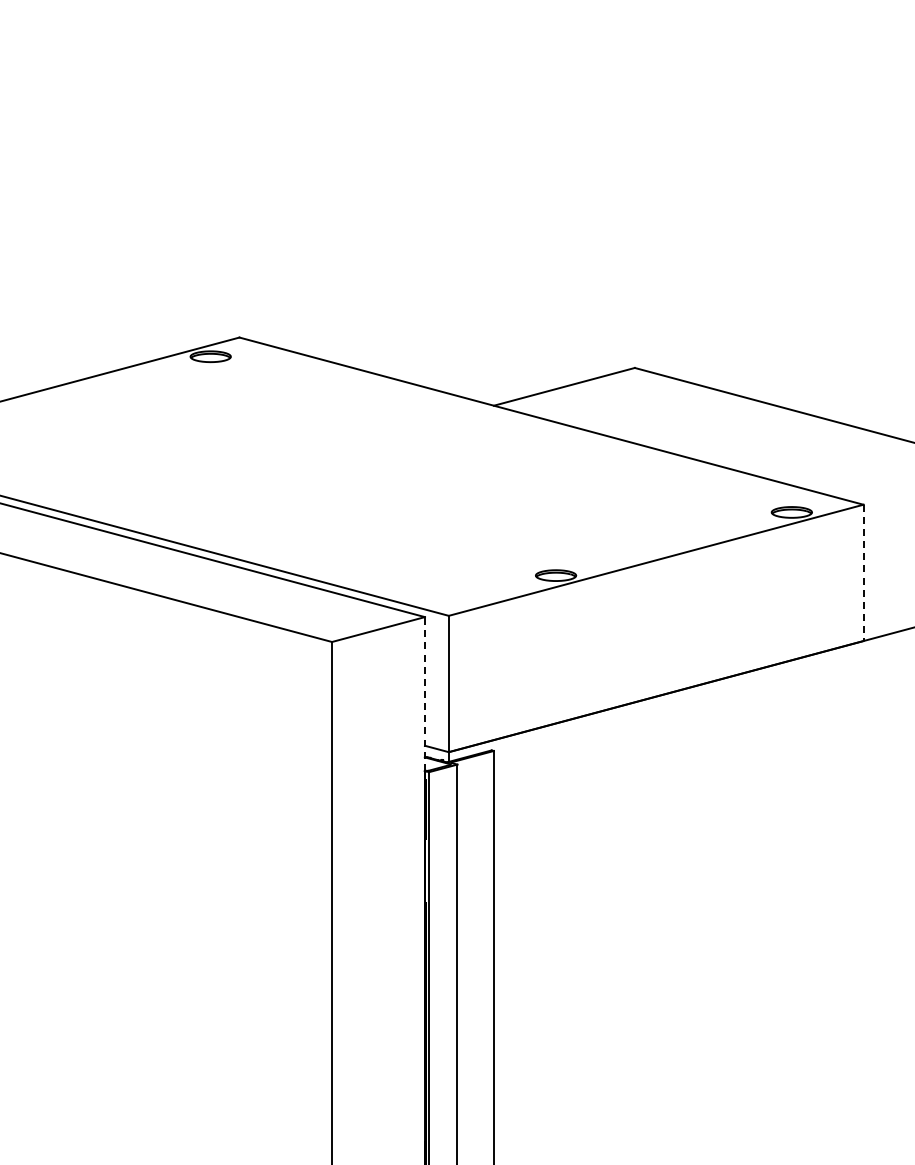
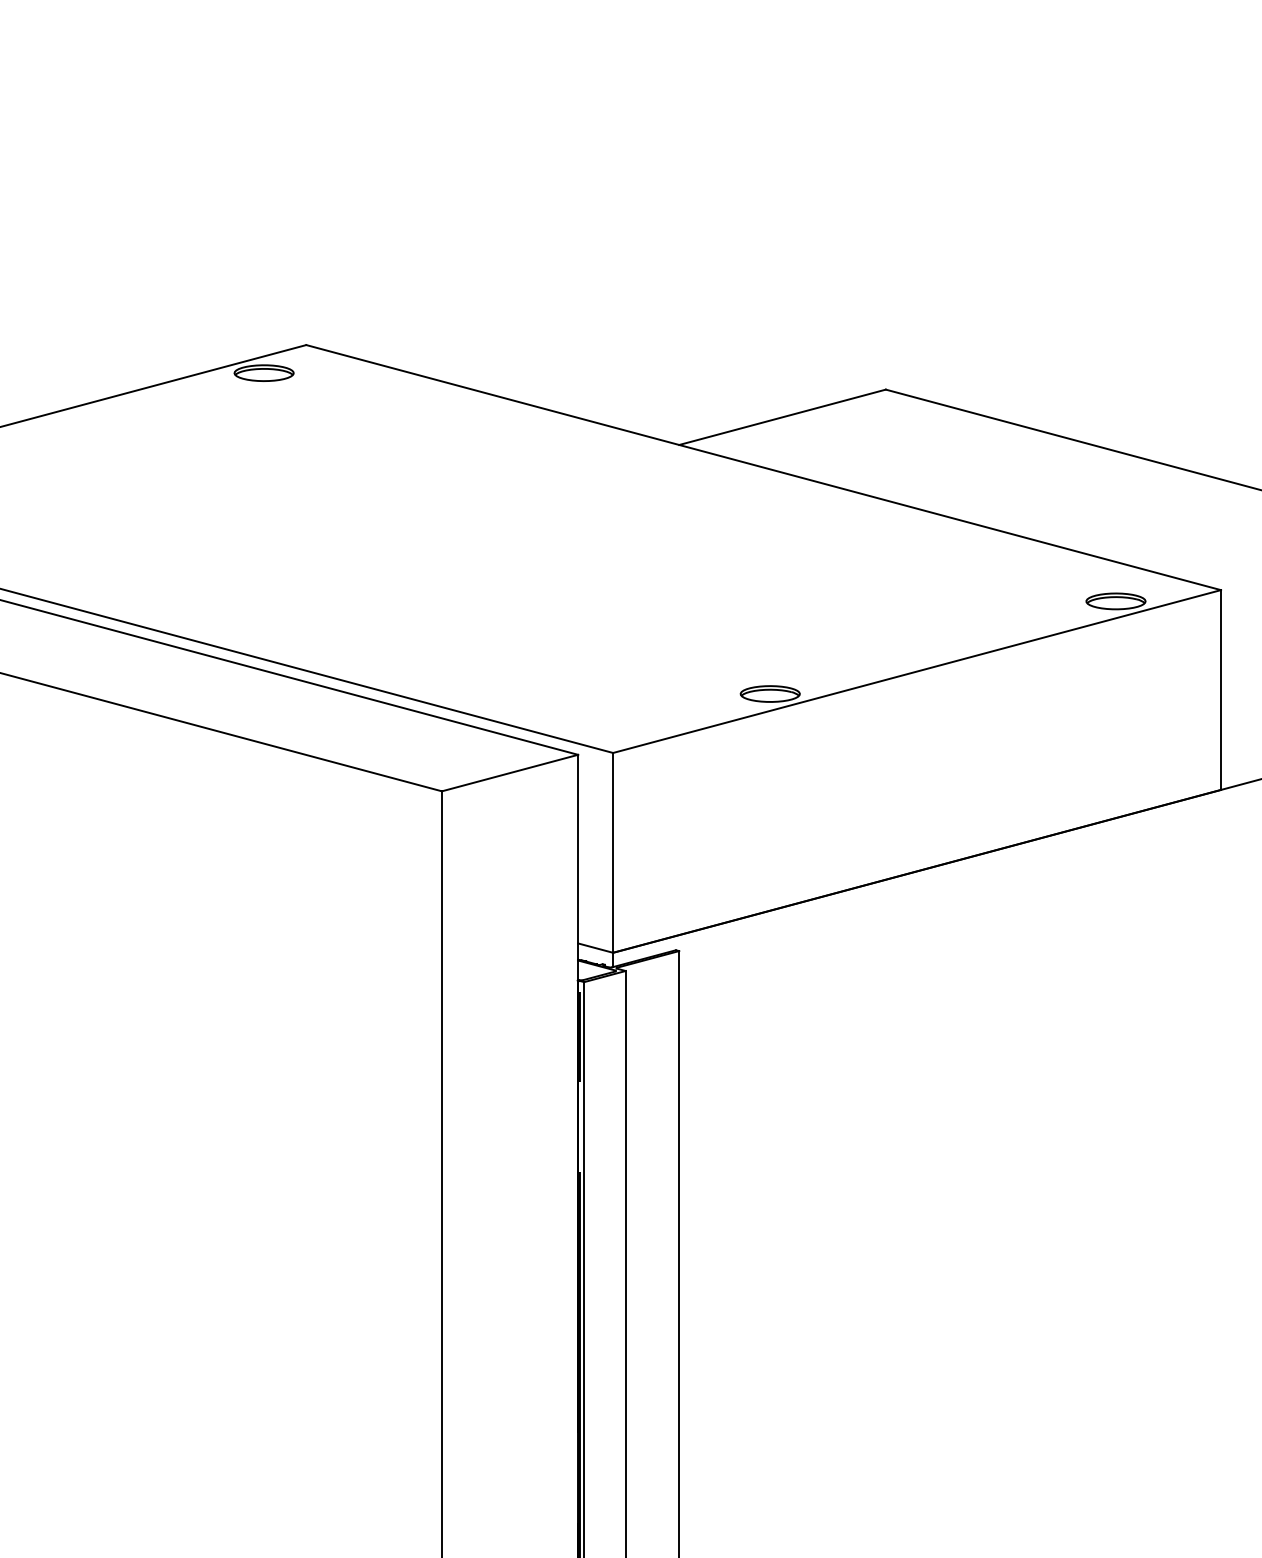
line: (863, 573) -> (1220, 690), dashed -> solid
line: (424, 693) -> (577, 866), dashed -> solid

